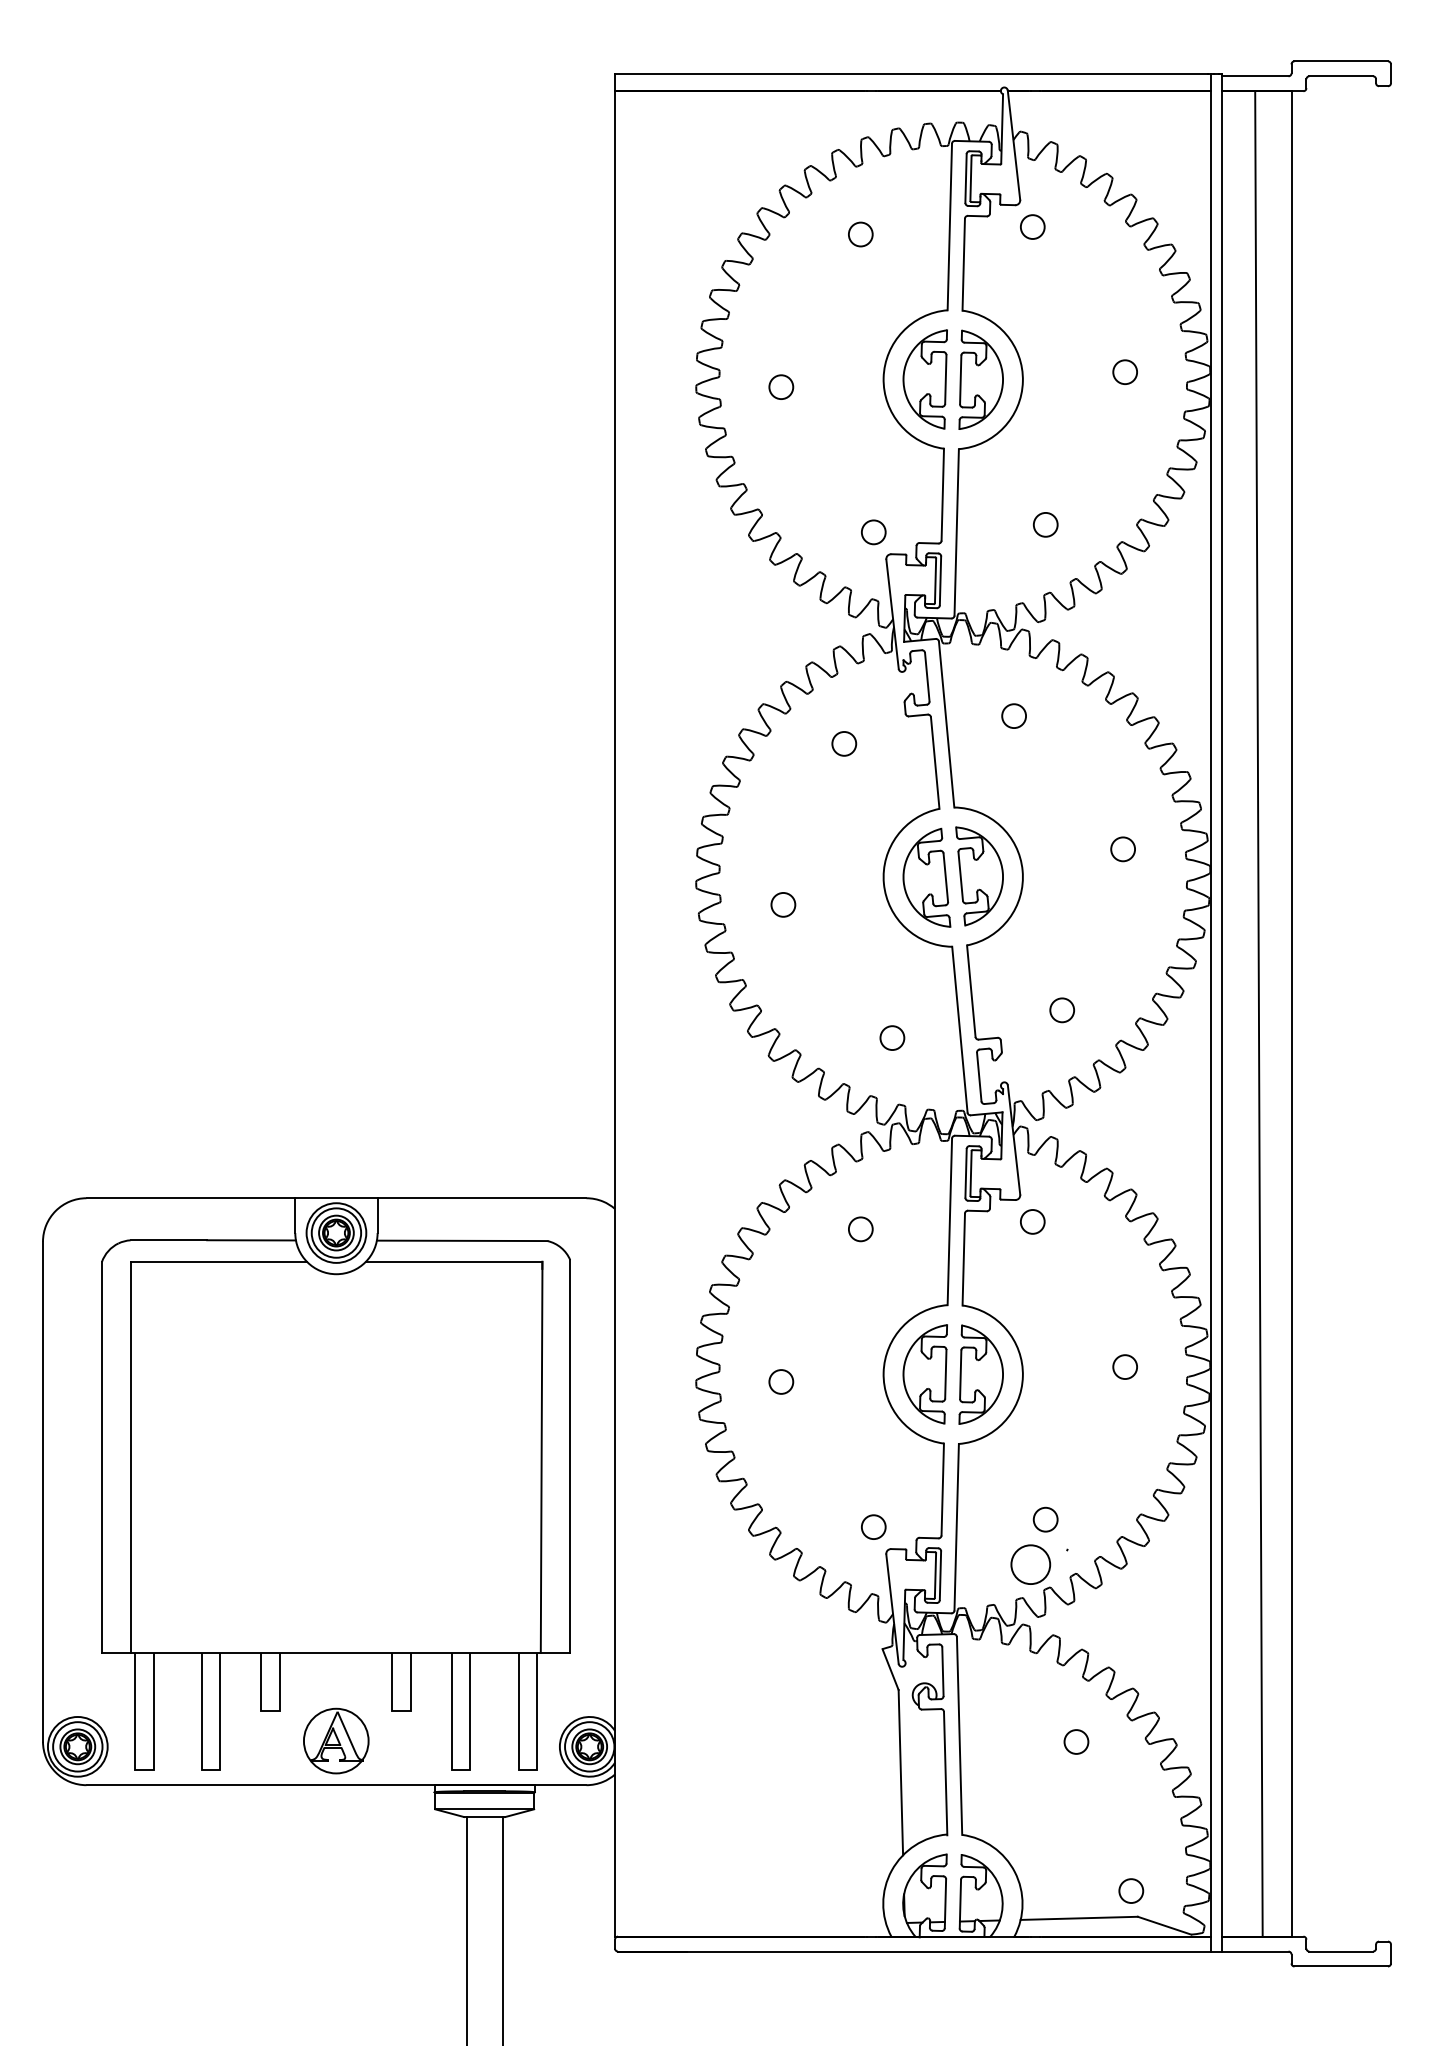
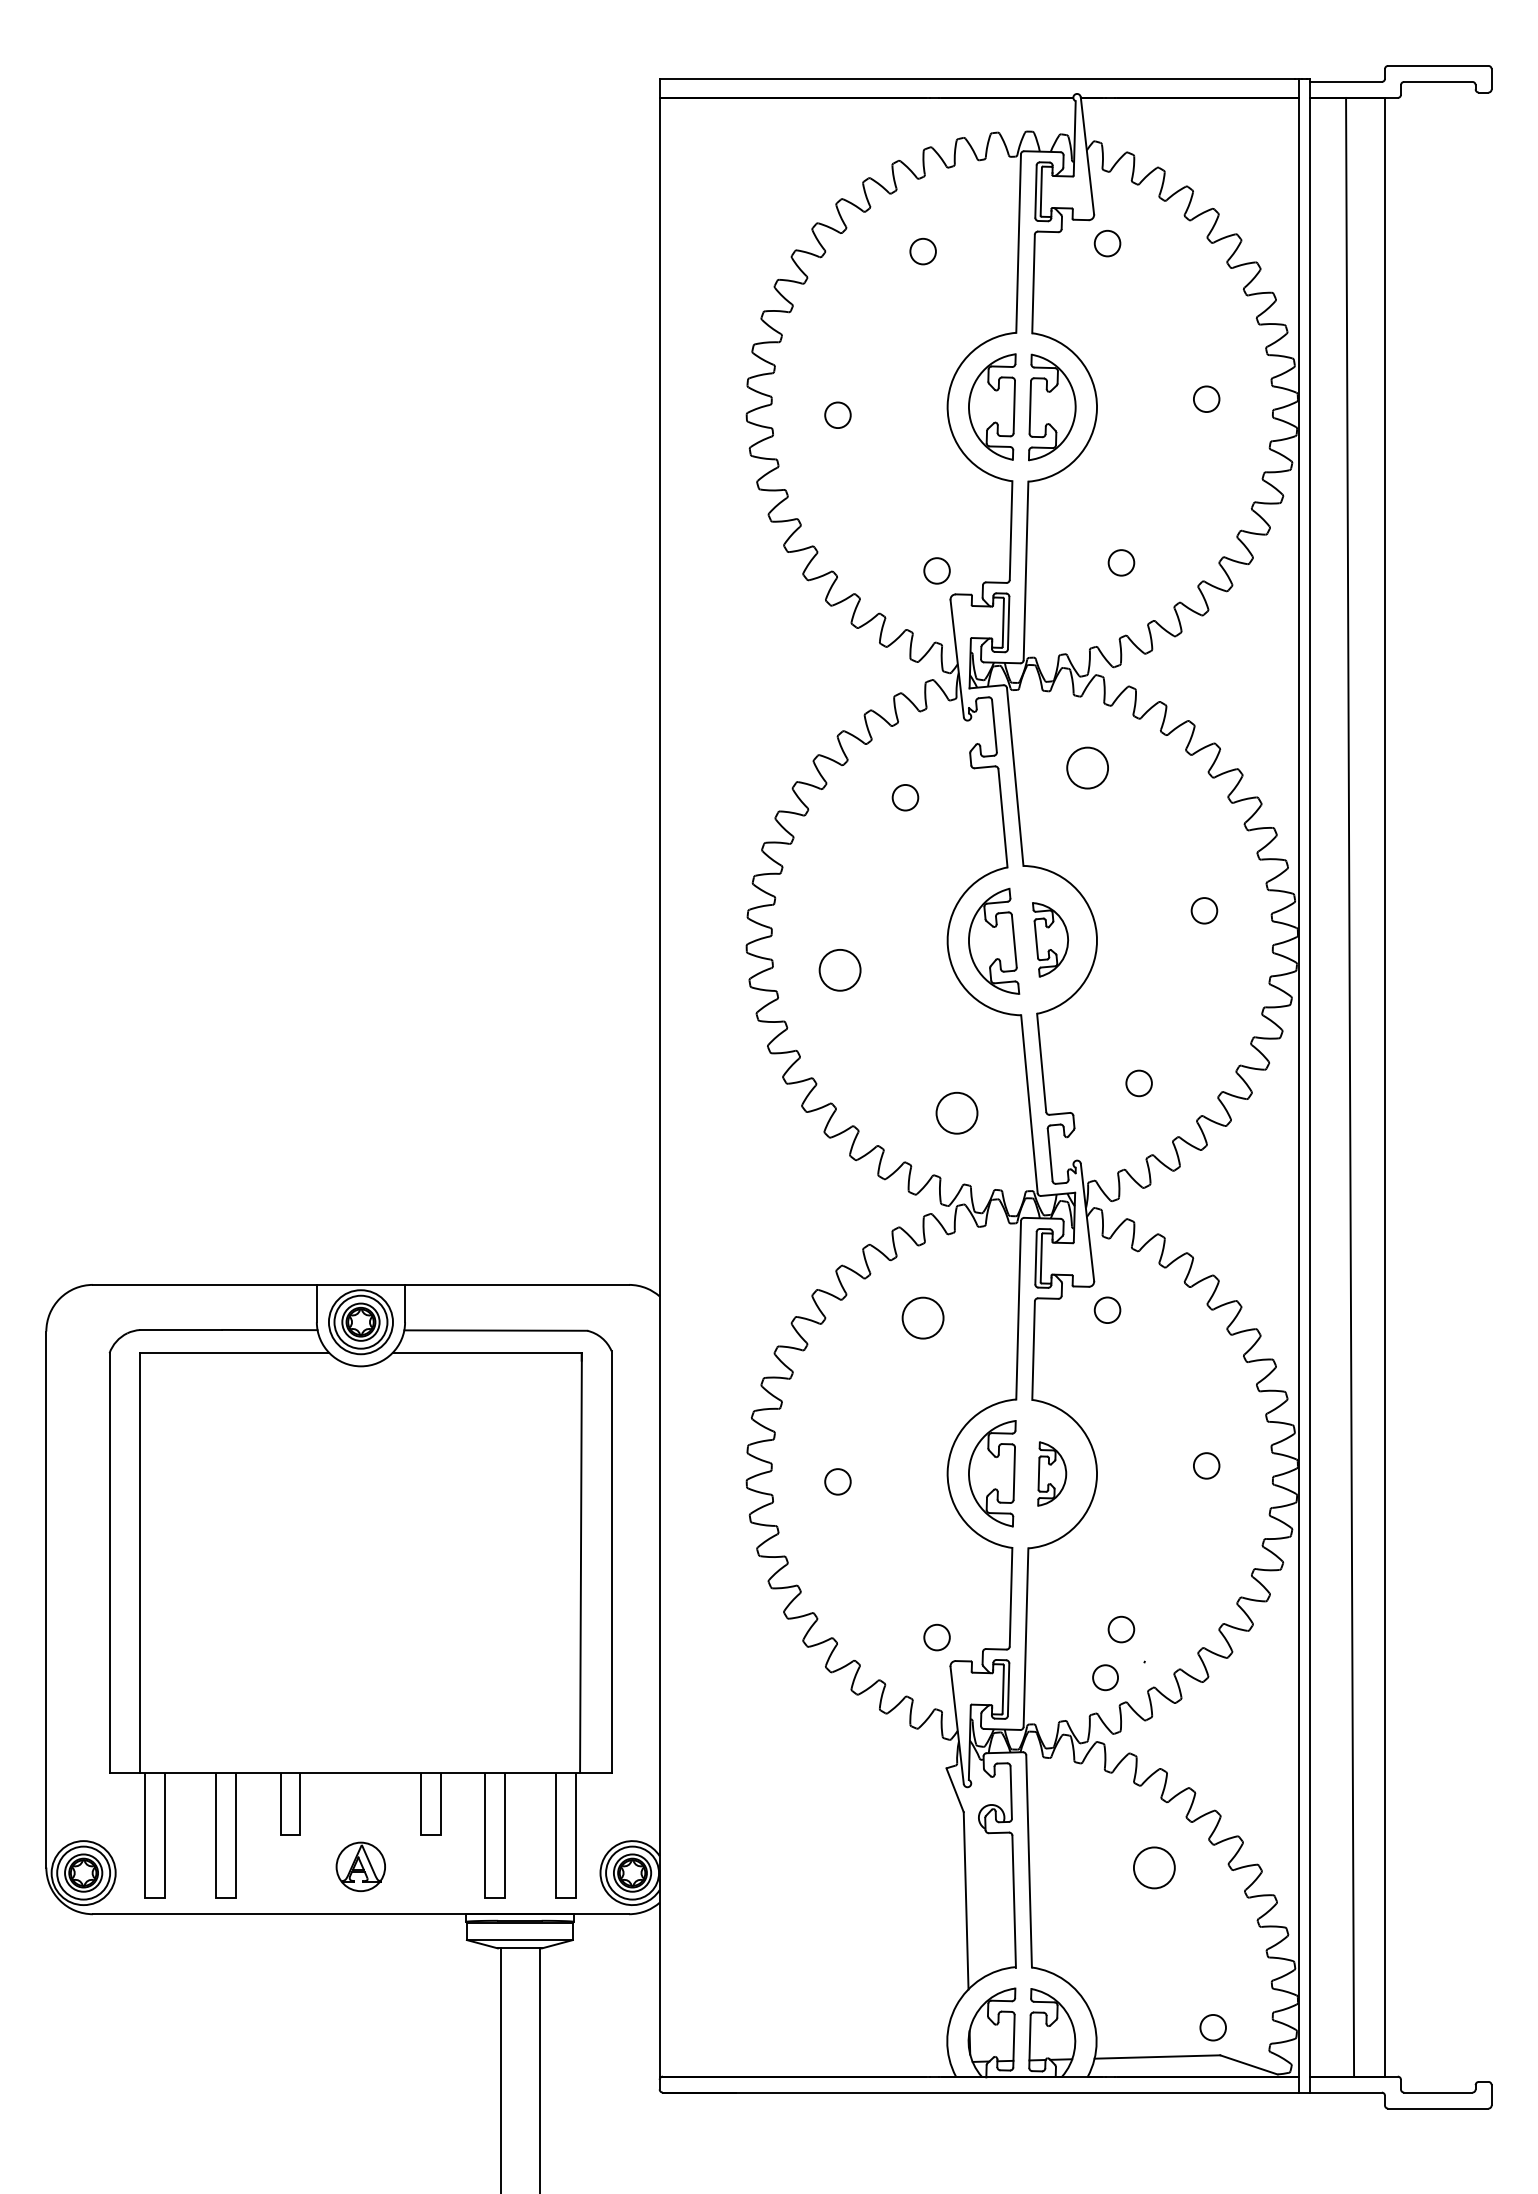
circle: (1013, 715) -> (1086, 767), size x1.6
part: (979, 876) -> (1050, 939), size x0.7
circle: (783, 904) -> (840, 969), size x1.6
circle: (892, 1037) -> (957, 1112), size x1.6
circle: (860, 1229) -> (922, 1318), size x1.6
part: (980, 1374) -> (1051, 1473), size x0.6
circle: (1030, 1564) -> (1105, 1677), size x0.6
part: (336, 1740) -> (361, 1866), size x0.7
circle: (1076, 1741) -> (1154, 1867), size x1.6

